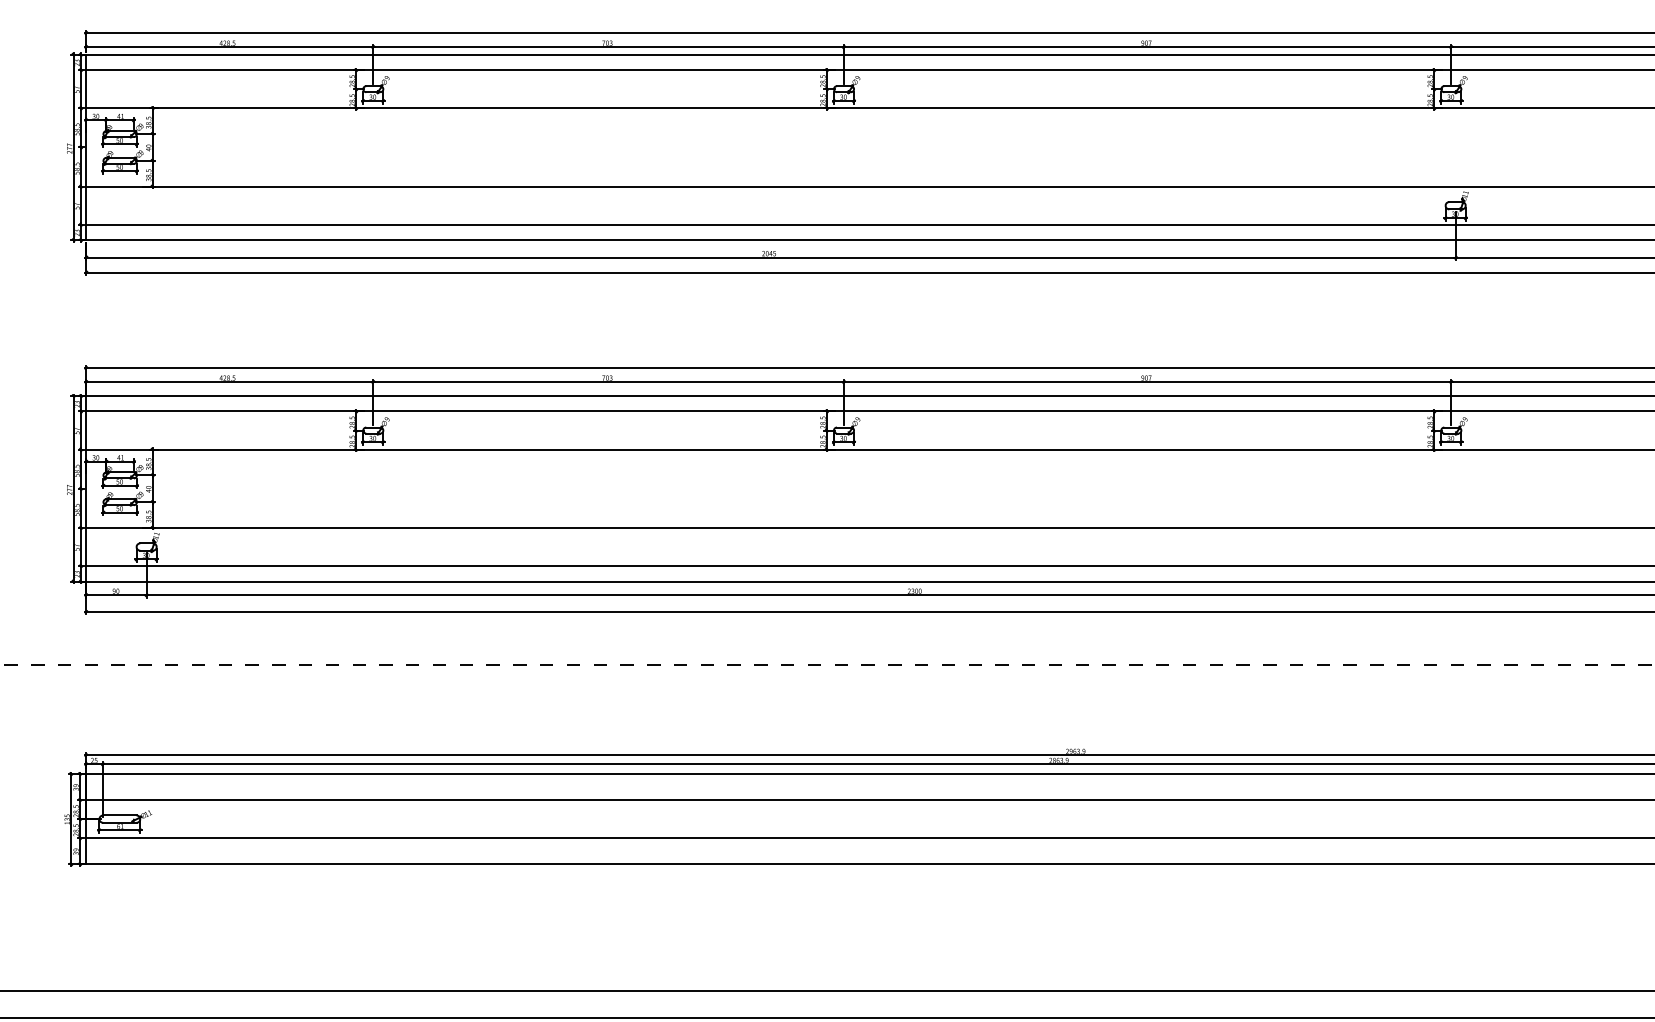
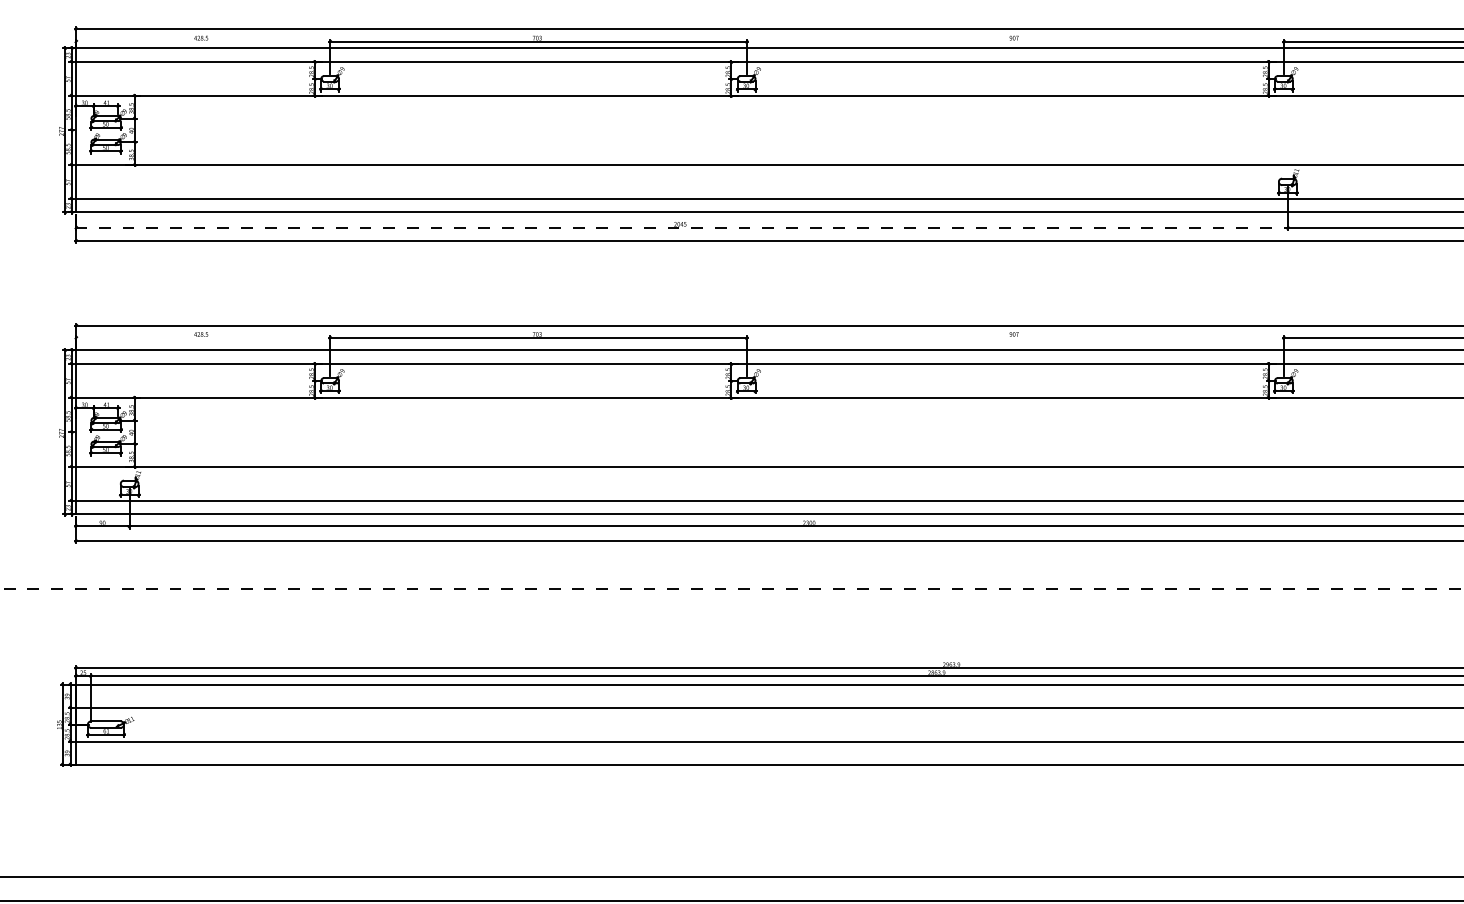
line: (229, 47) -> (202, 41), removed
line: (1147, 47) -> (1015, 41), removed
line: (771, 257) -> (682, 227), solid -> dashed
line: (229, 382) -> (202, 338), removed
line: (1147, 382) -> (1015, 338), removed

